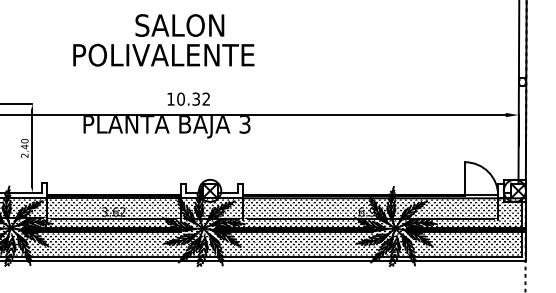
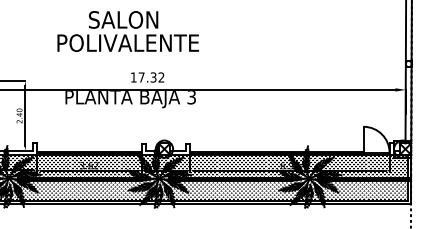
text: (179, 25) -> (123, 19), moved
text: (180, 98) -> (141, 76), 10.32 -> 17.32

